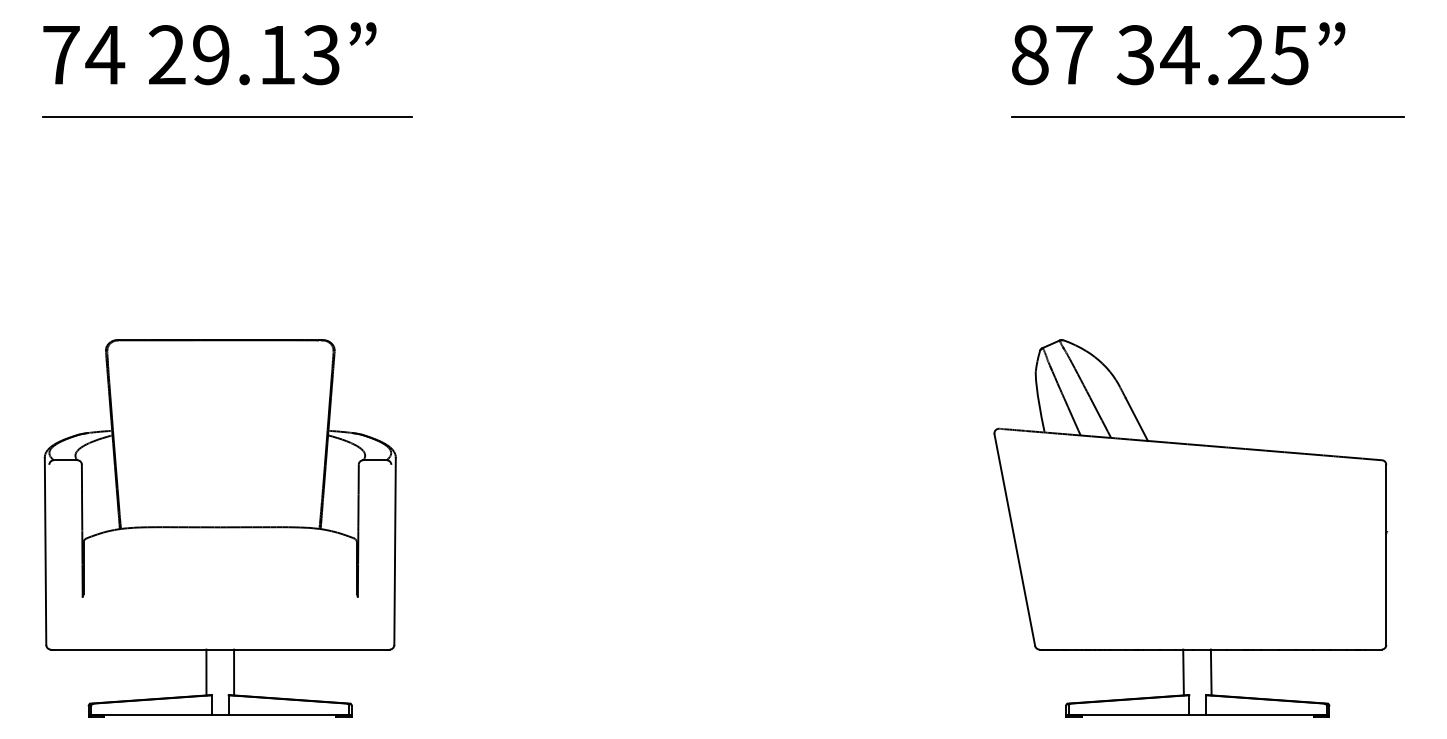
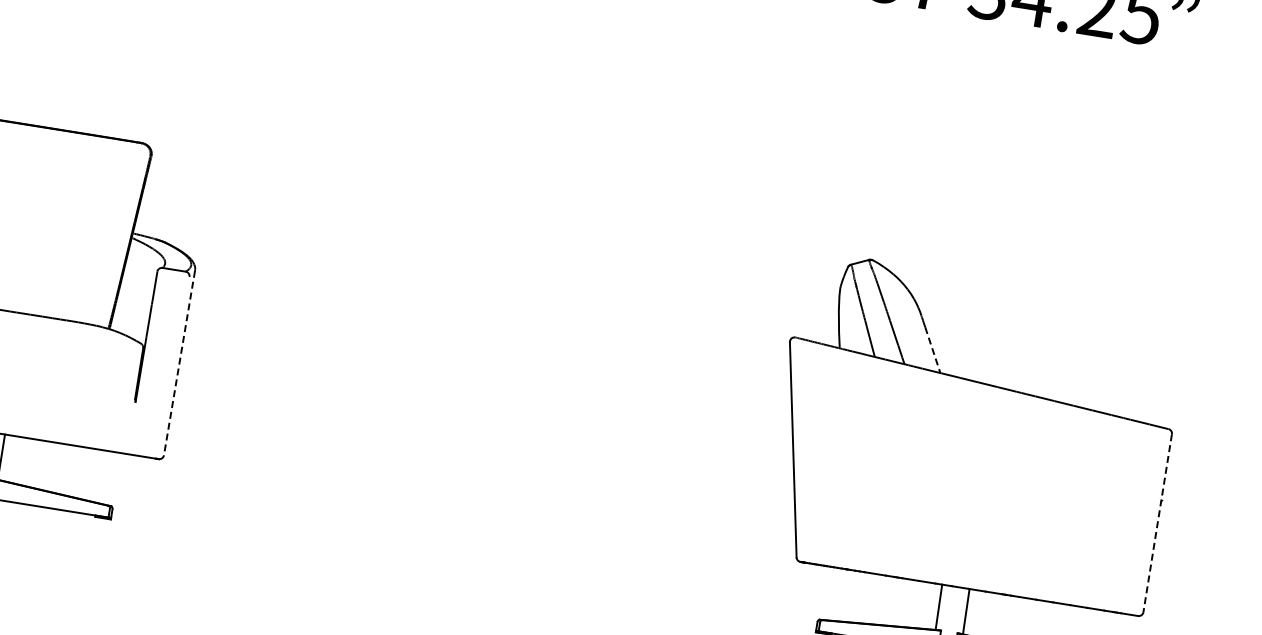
line: (1207, 117) -> (1050, 63), removed
line: (1137, 420) -> (933, 351), solid -> dashed
line: (395, 551) -> (179, 363), solid -> dashed
line: (1386, 555) -> (1157, 523), solid -> dashed

